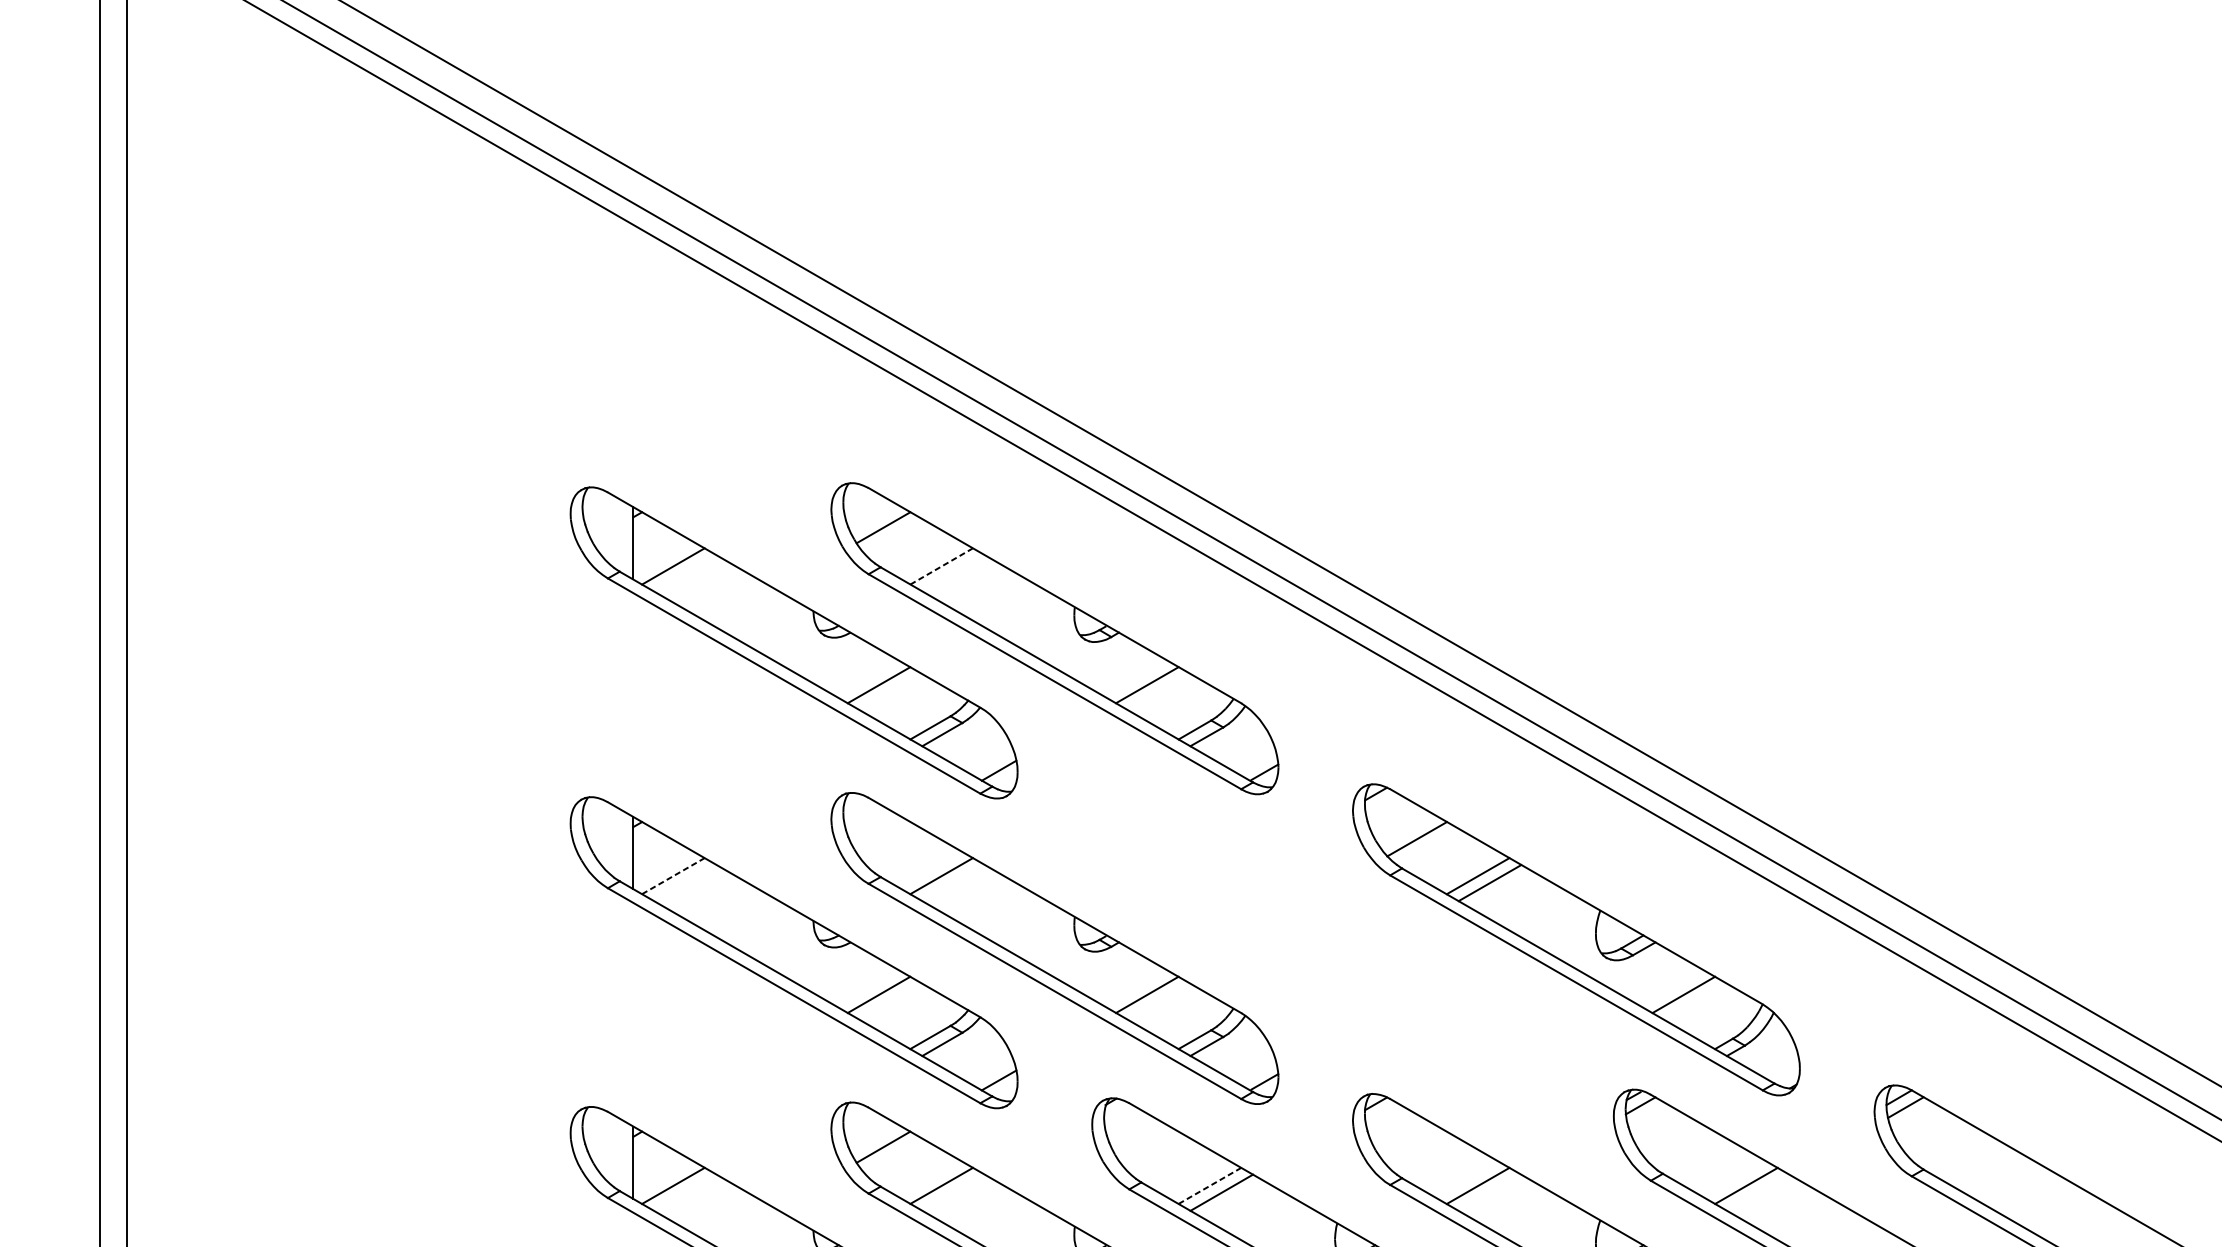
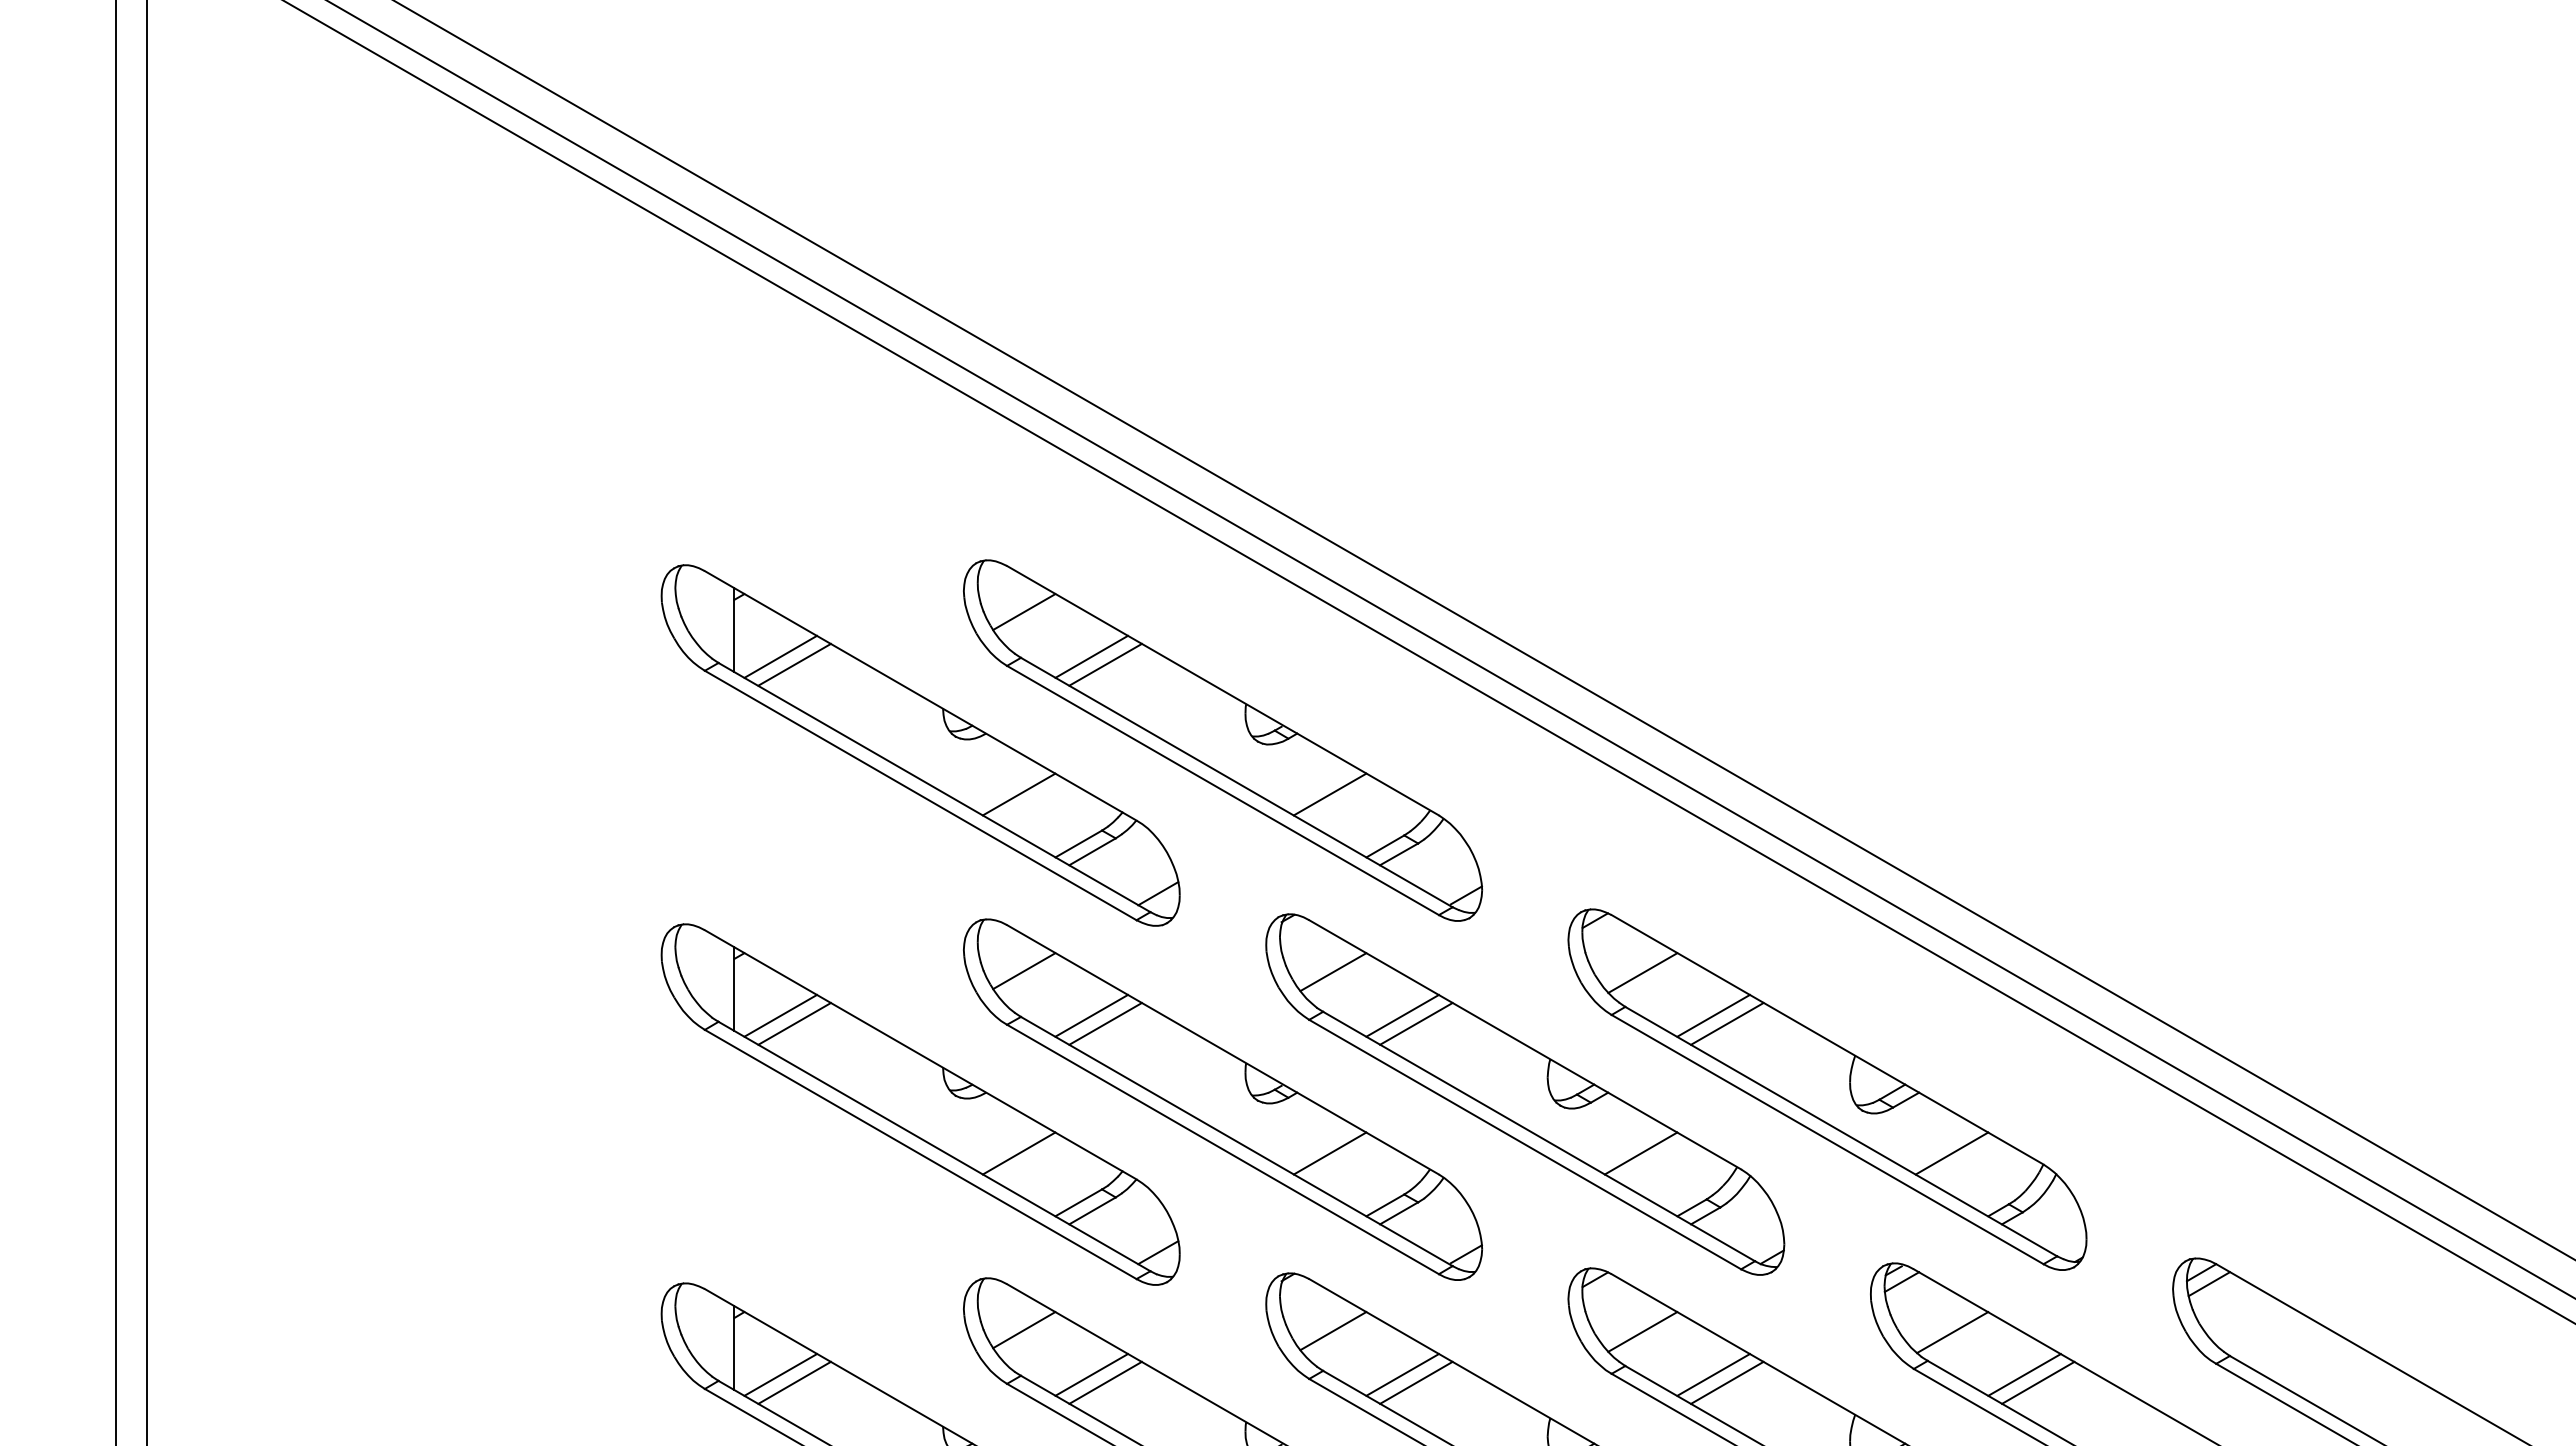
line: (941, 566) -> (1091, 656), dashed -> solid
line: (685, 573) -> (794, 664), added
line: (953, 573) -> (1105, 664), added
line: (883, 837) -> (1024, 971), added
line: (673, 875) -> (780, 1015), dashed -> solid
line: (685, 882) -> (794, 1023), added
line: (953, 882) -> (1105, 1023), added
part: (1315, 943) -> (1525, 1094), added
line: (1150, 1148) -> (1333, 1331), added
line: (1416, 1148) -> (1642, 1331), added
line: (1684, 1149) -> (1952, 1332), added
line: (1209, 1185) -> (1402, 1374), dashed -> solid
line: (685, 1192) -> (794, 1382), added
line: (953, 1192) -> (1105, 1382), added
line: (1490, 1192) -> (1727, 1382), added
line: (1758, 1192) -> (2038, 1382), added

